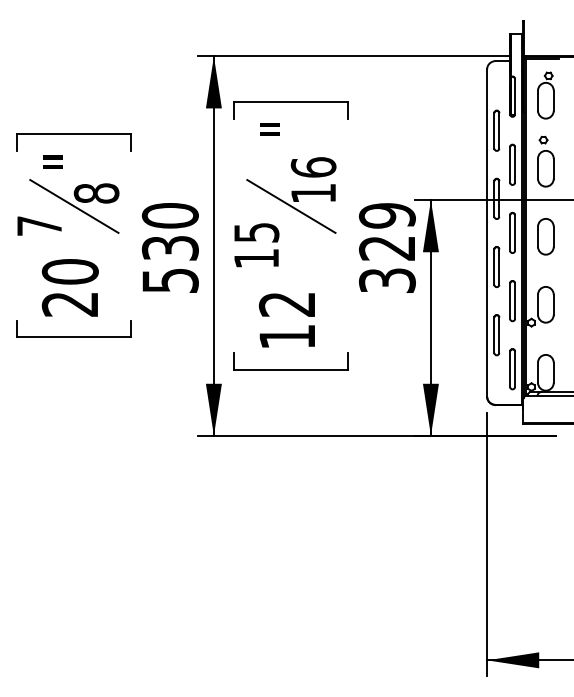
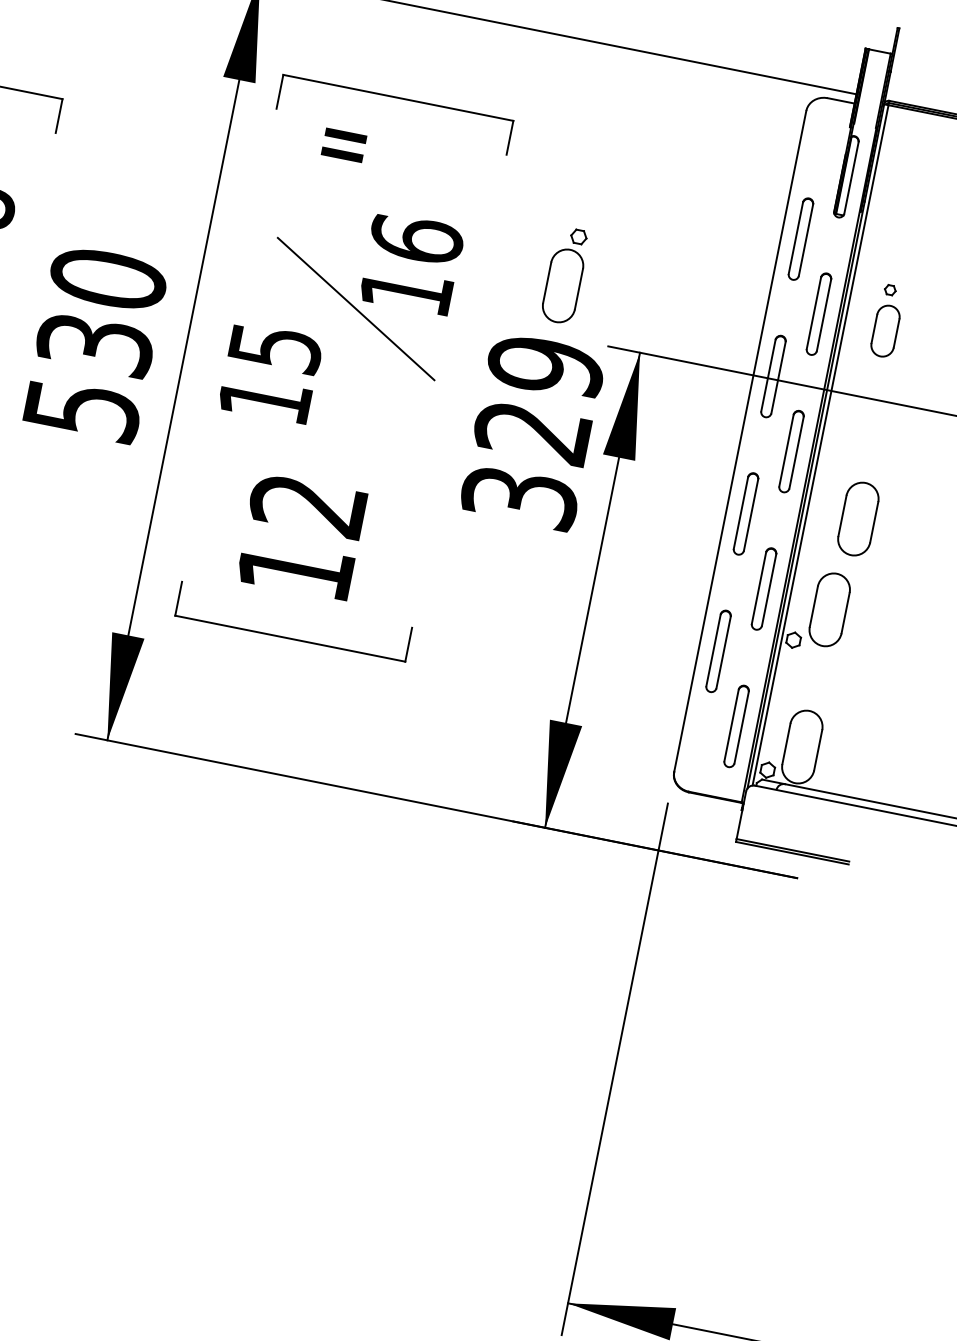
part: (545, 95) -> (564, 275), moved
part: (545, 161) -> (886, 320), size x0.7
part: (545, 236) -> (857, 518), moved

